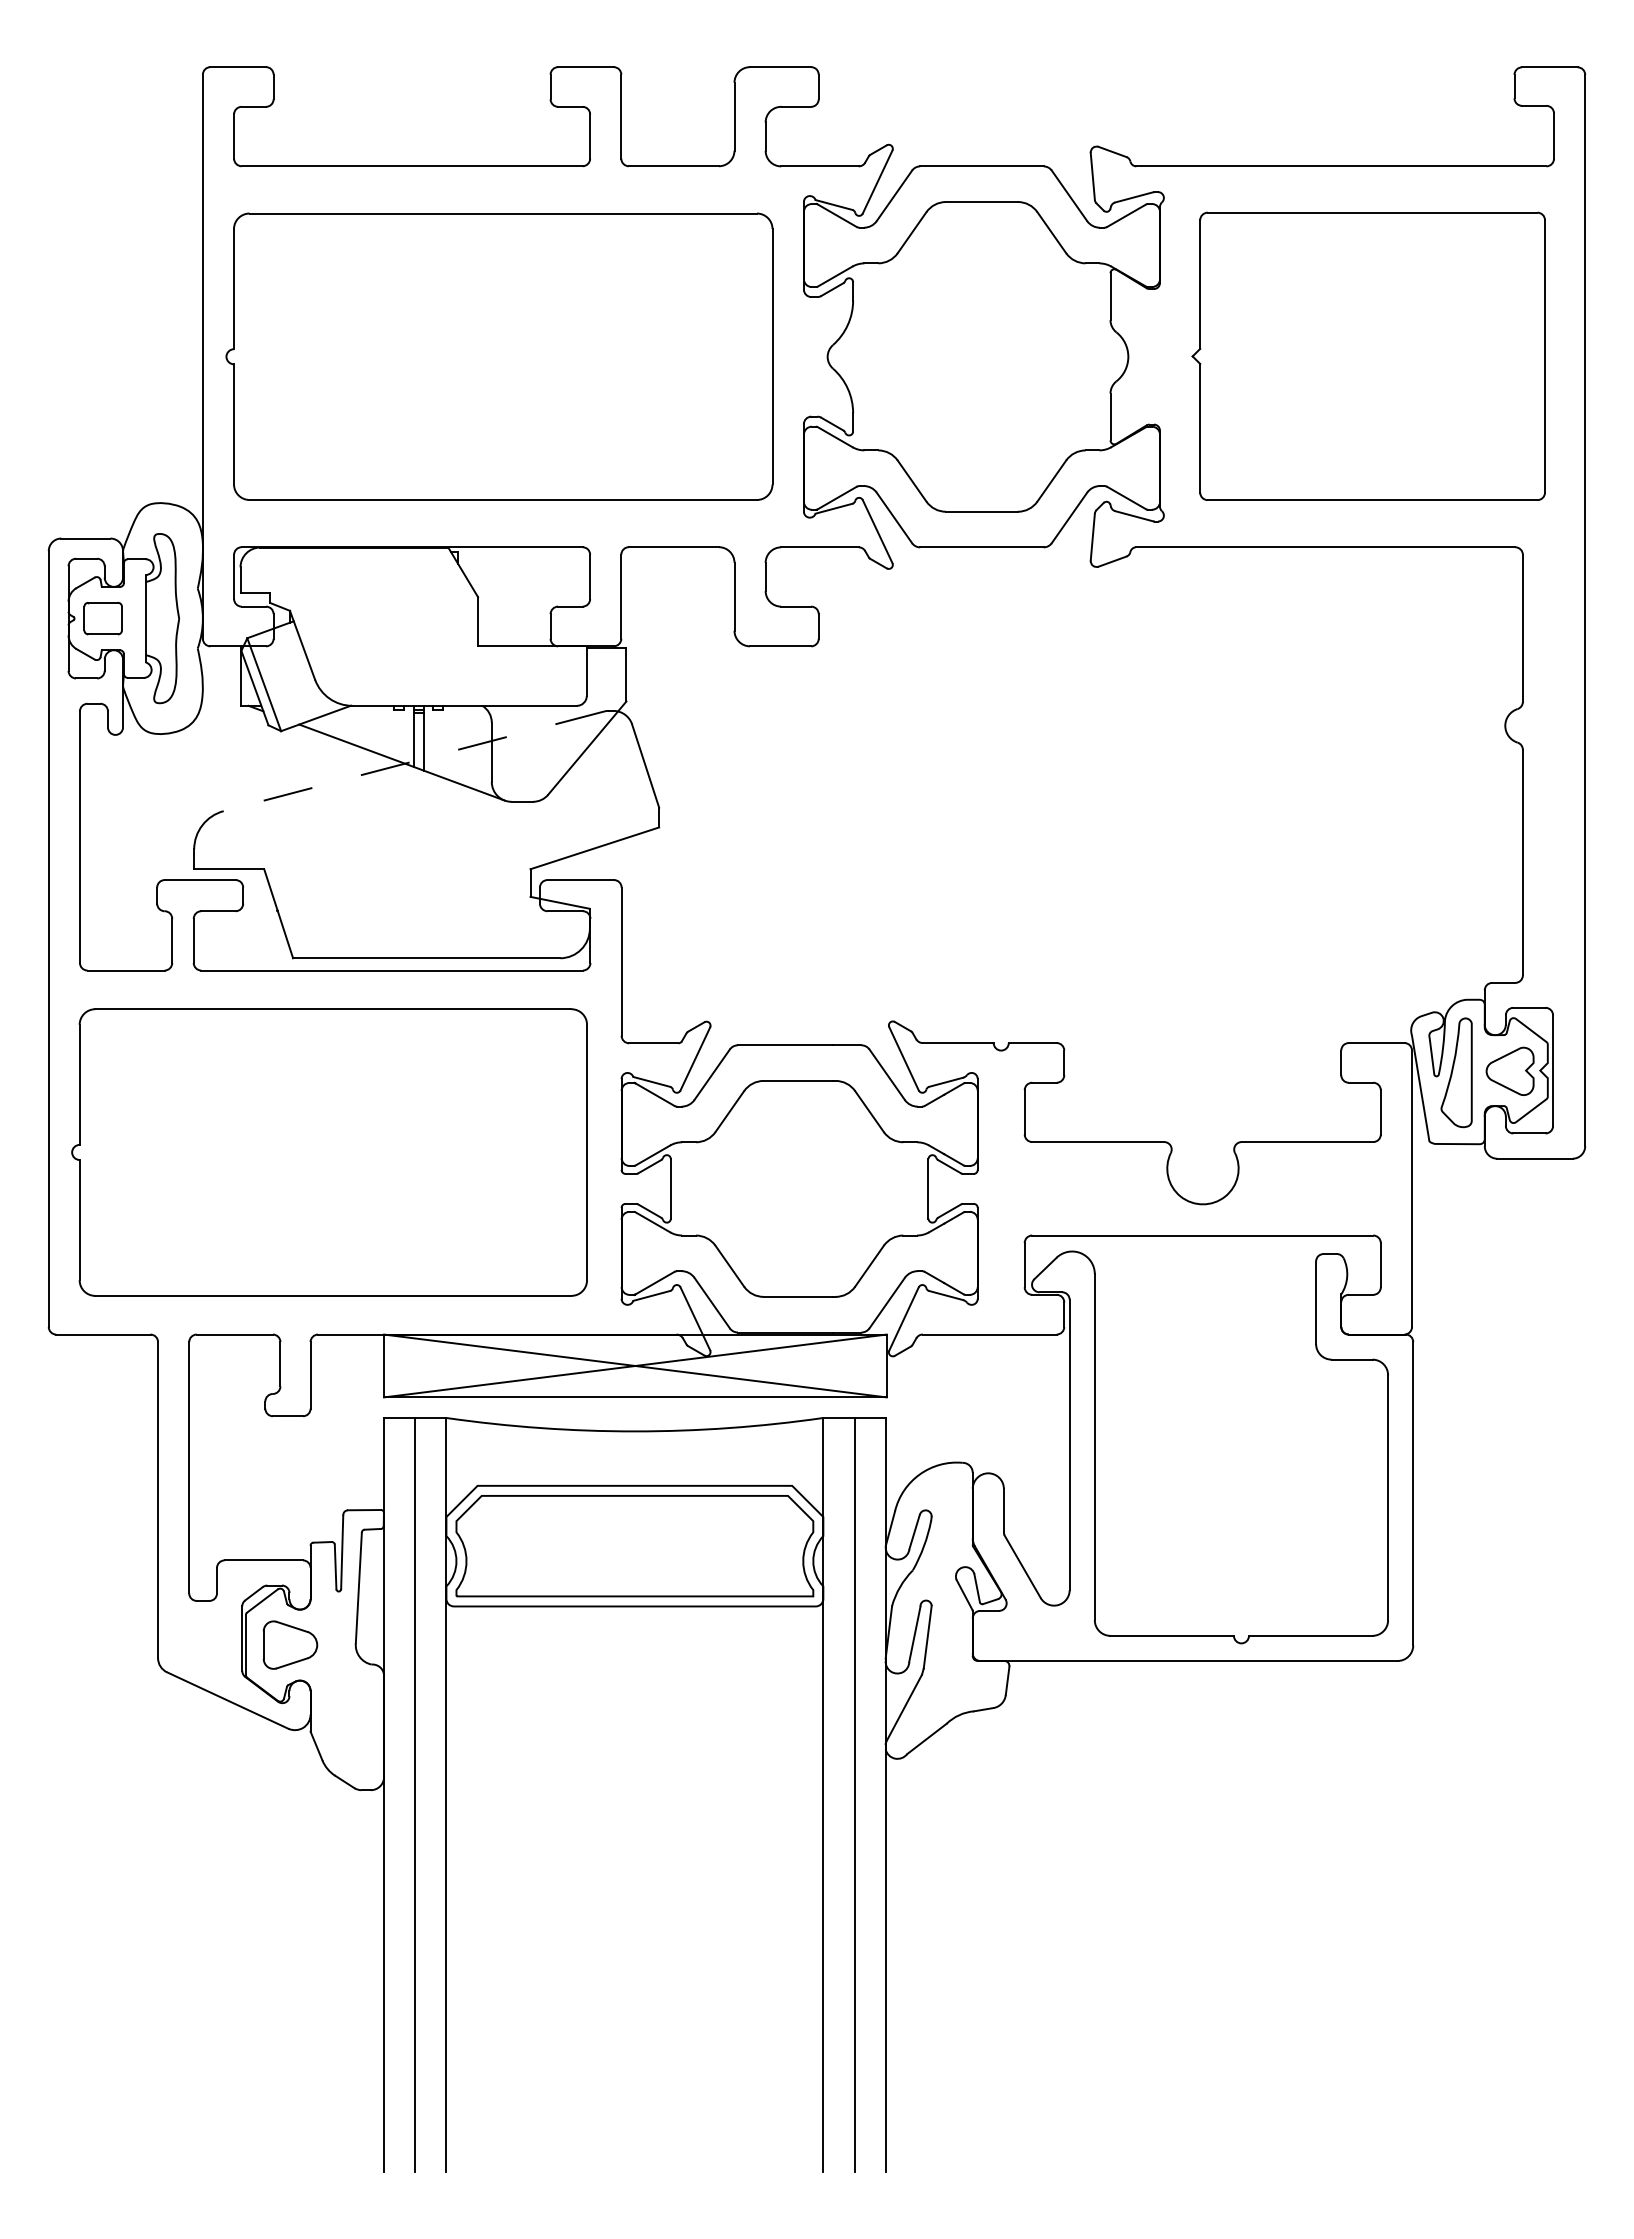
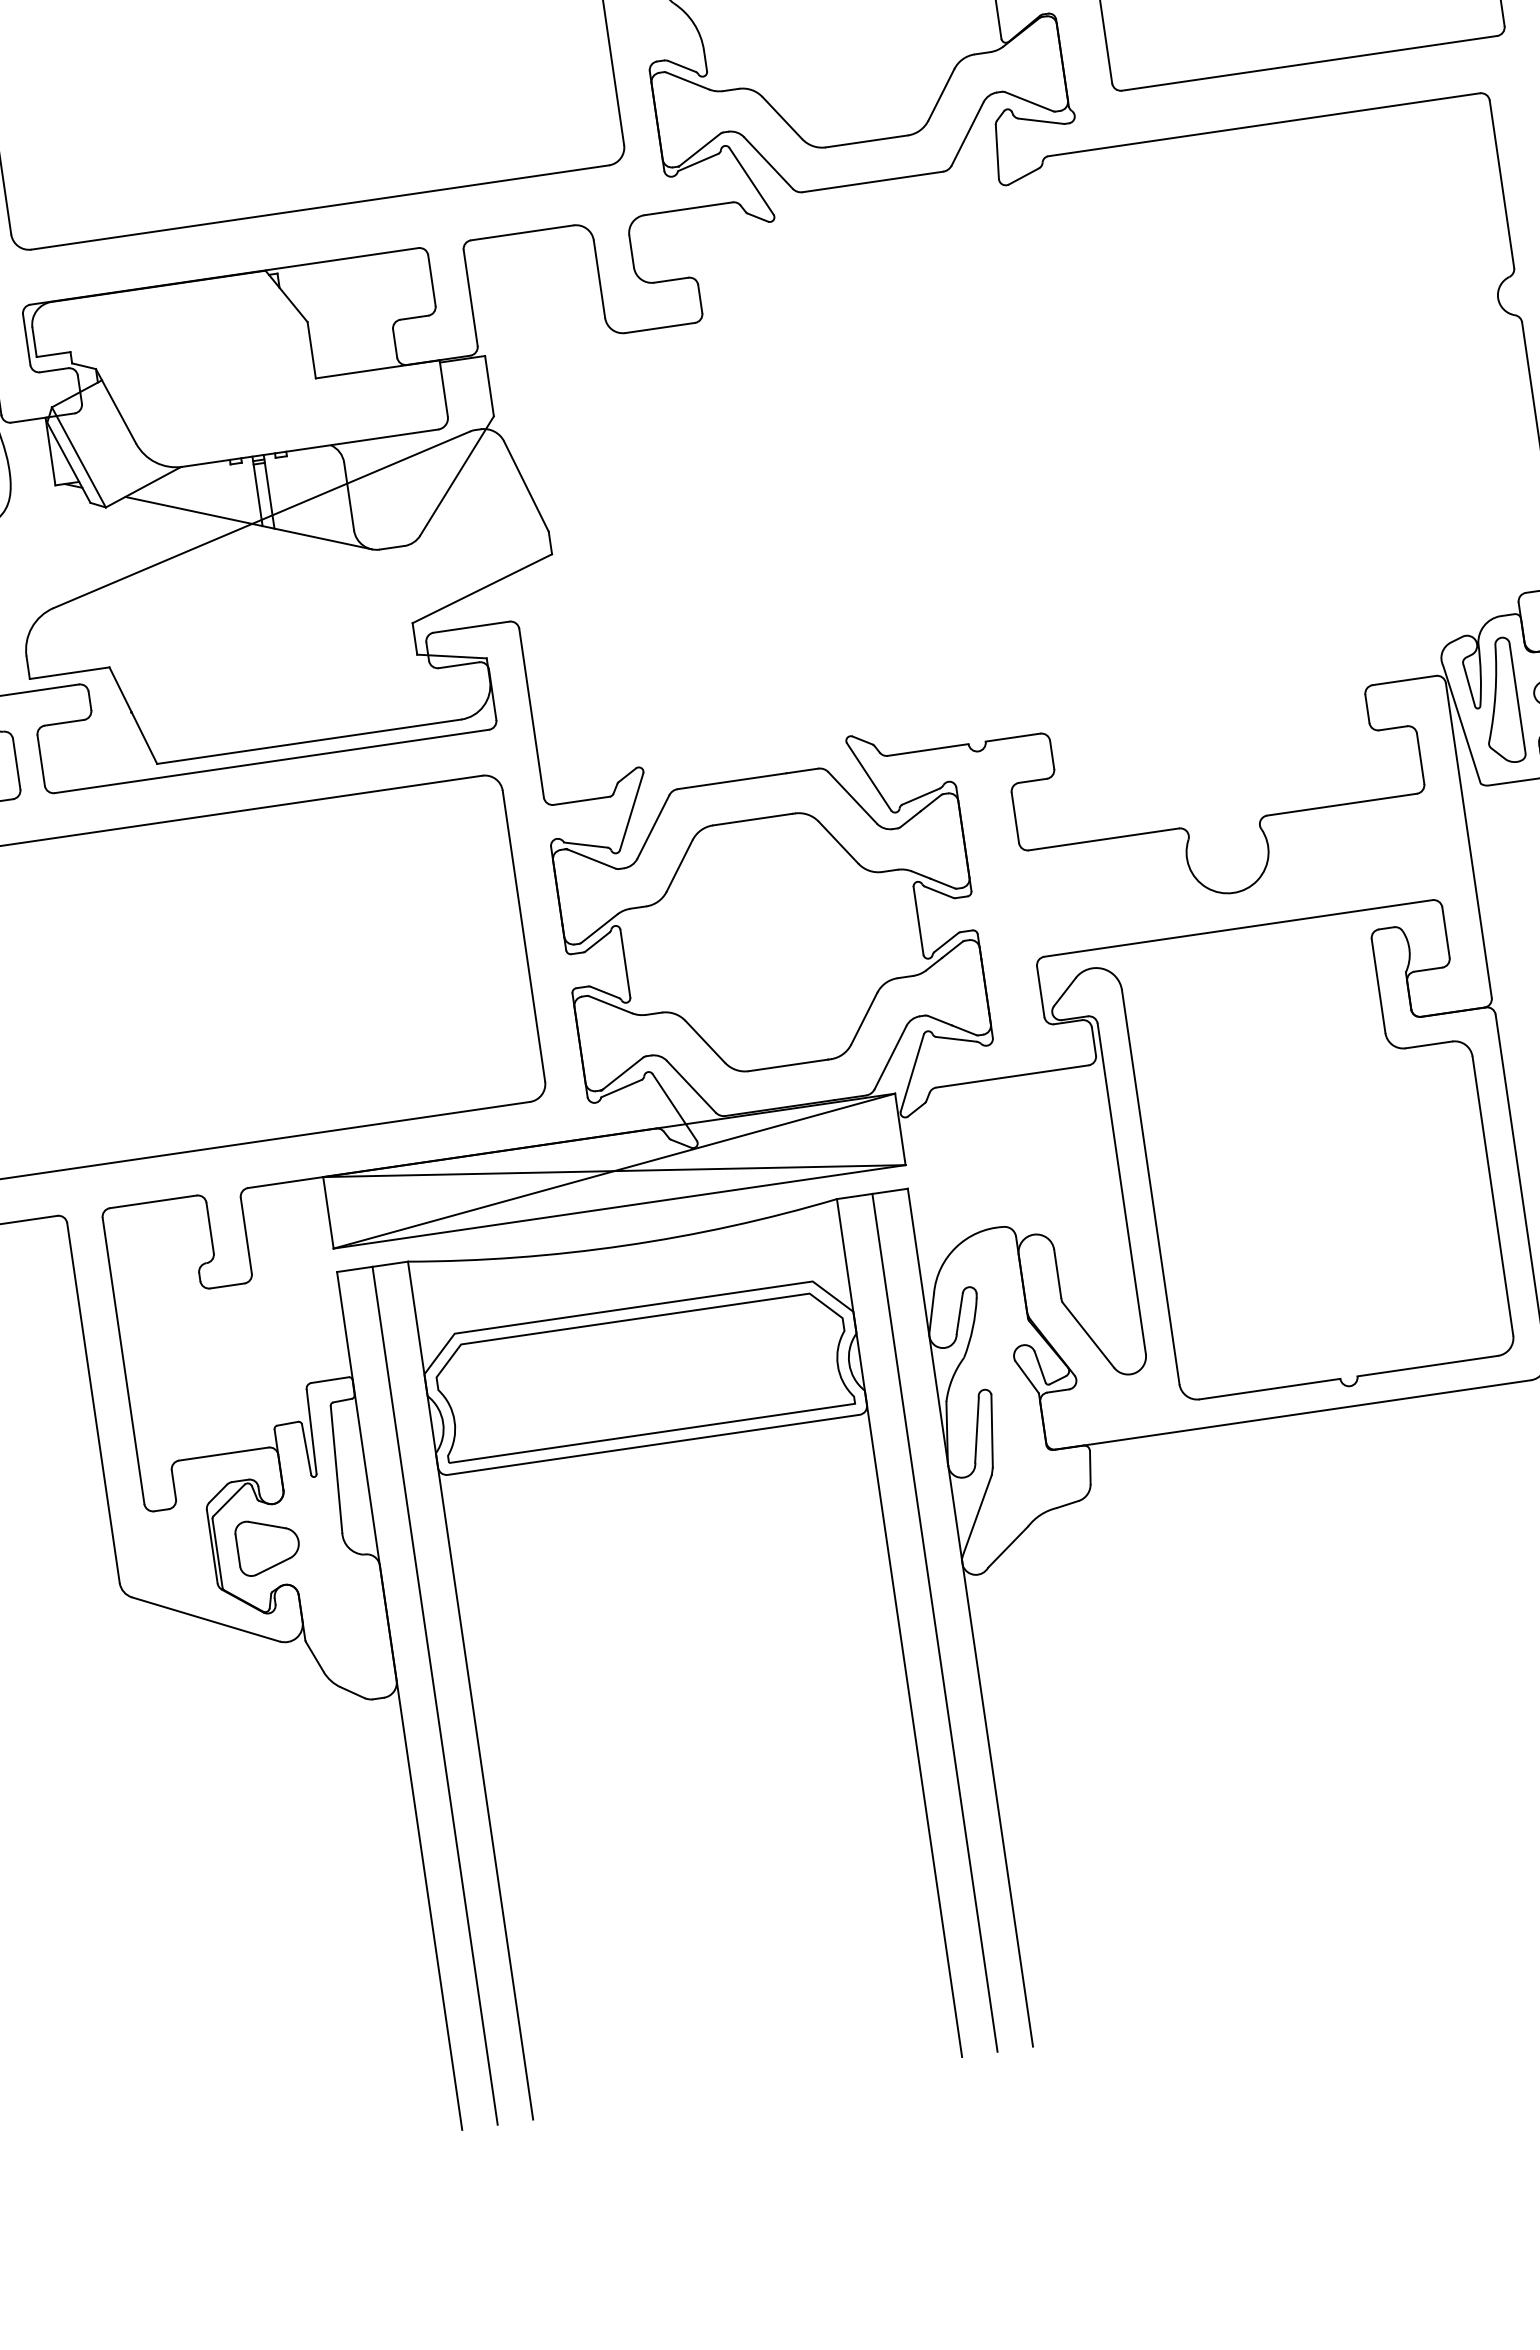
line: (413, 761) -> (261, 520), dashed -> solid

